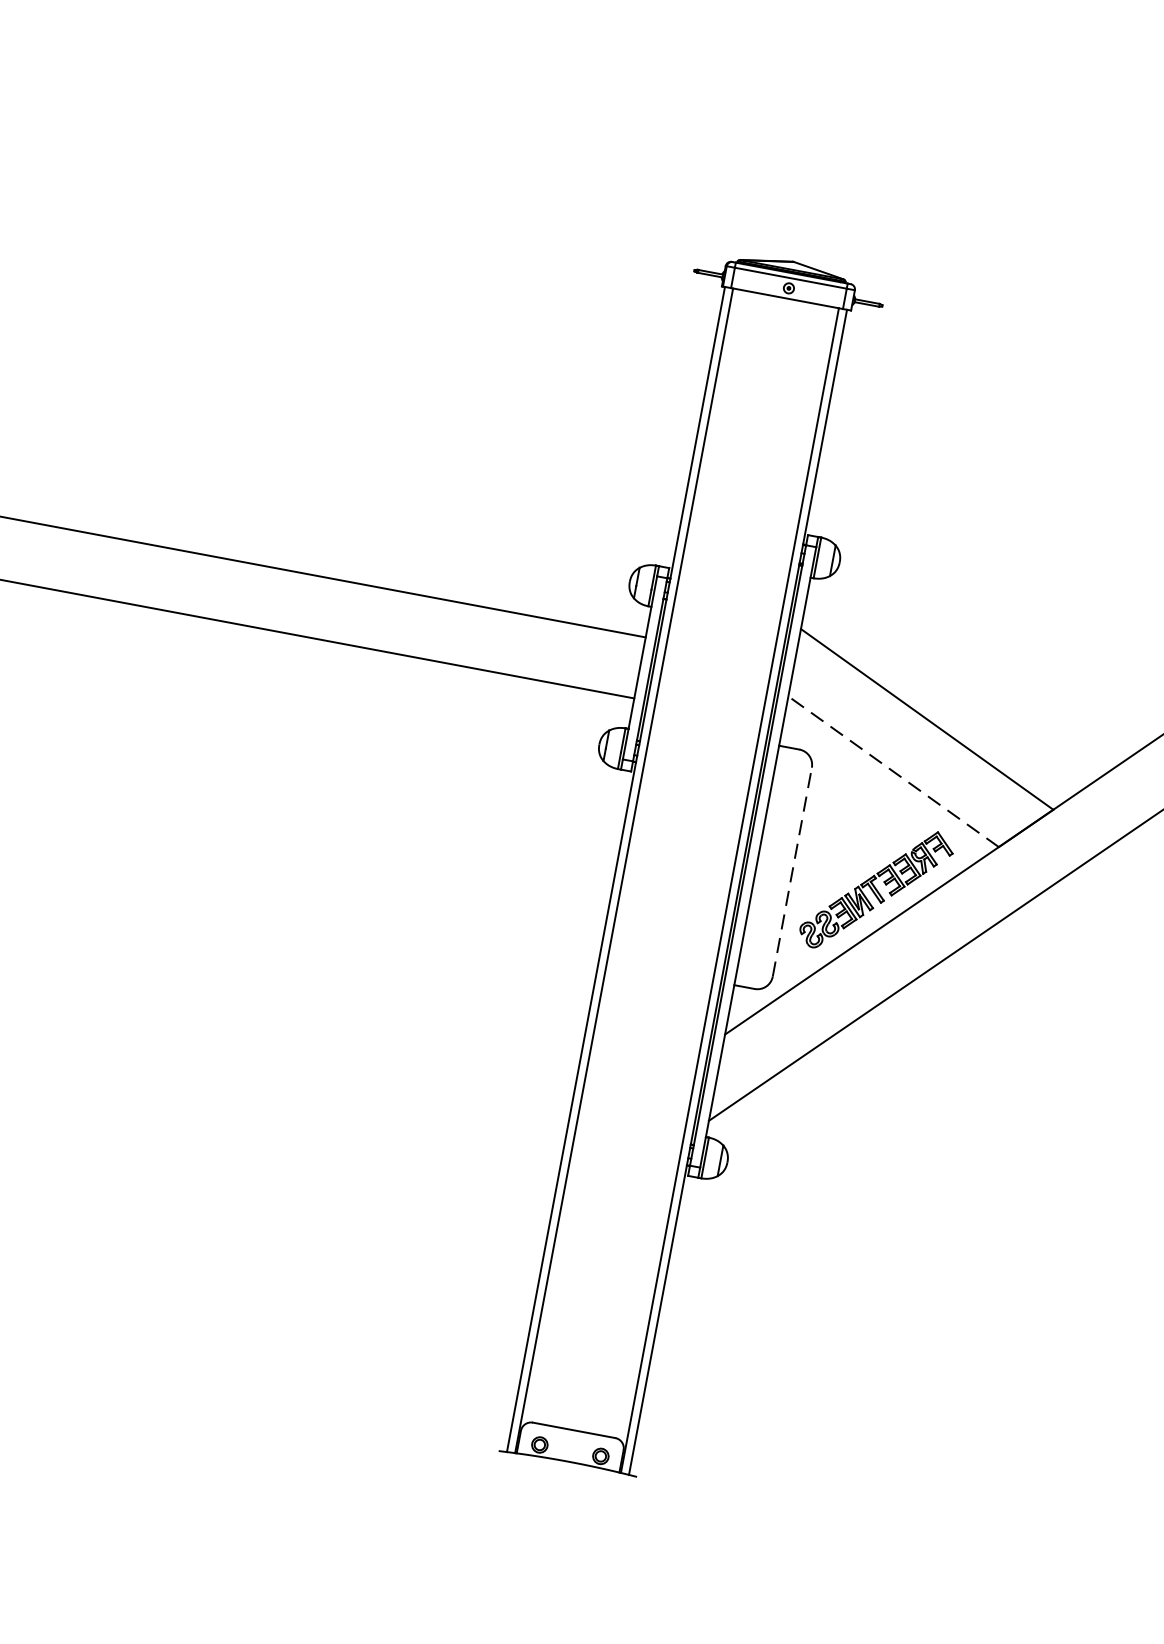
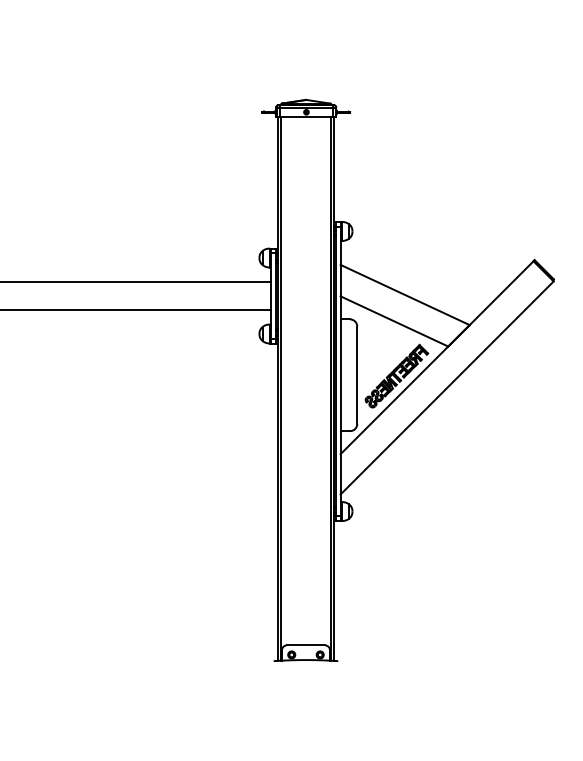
line: (893, 771) -> (394, 321), dashed -> solid
line: (792, 872) -> (357, 375), dashed -> solid

